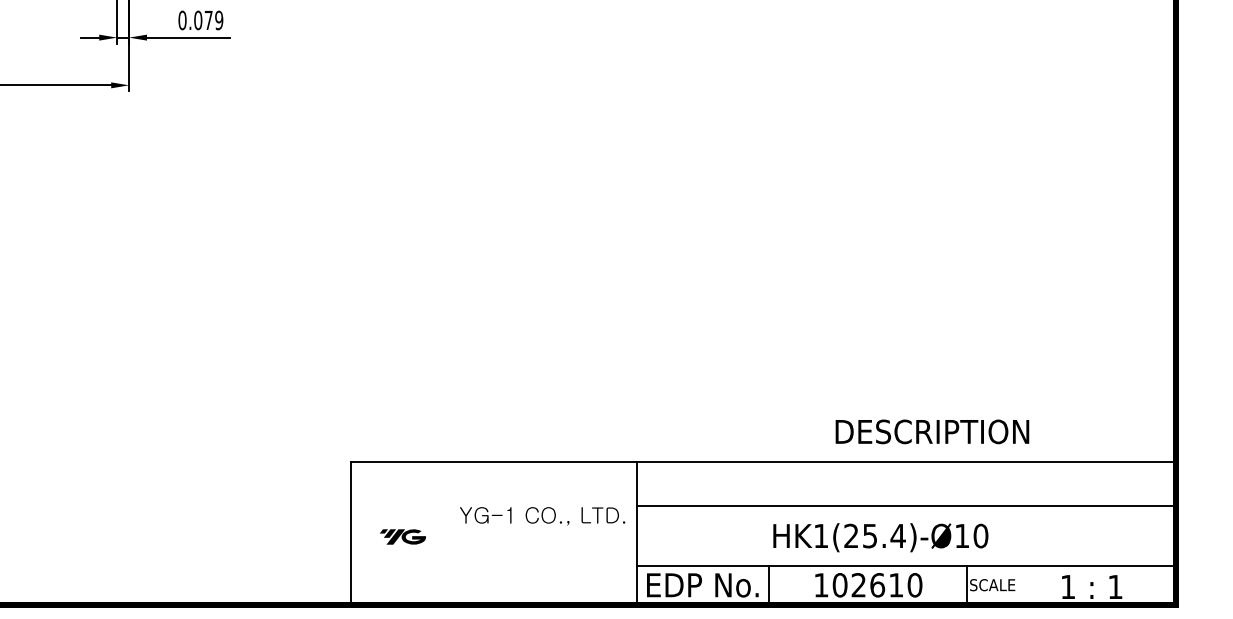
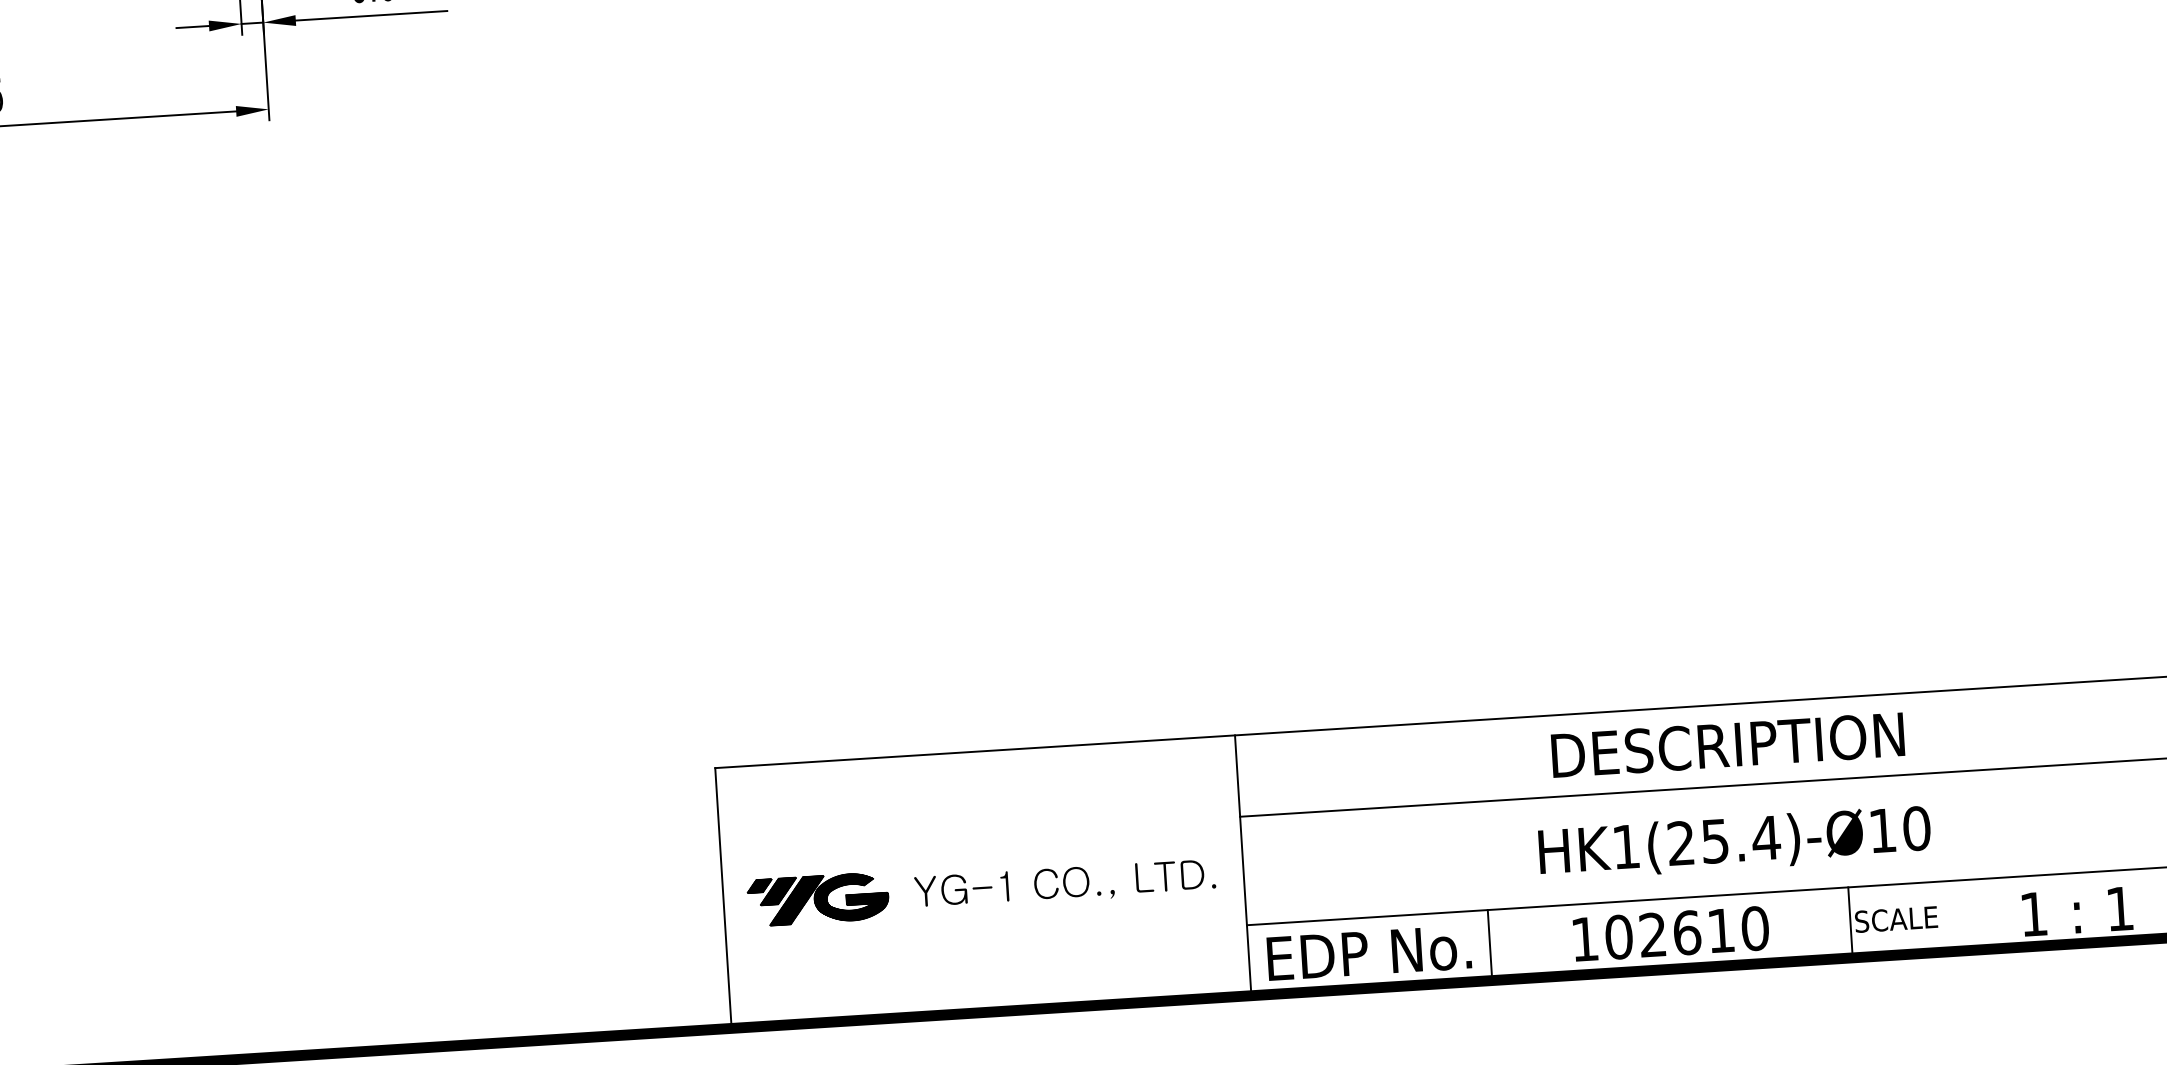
text: (932, 431) -> (1728, 744), moved
text: (542, 516) -> (1065, 884), moved
part: (402, 536) -> (817, 898), size x1.67
text: (880, 537) -> (1734, 842), moved

